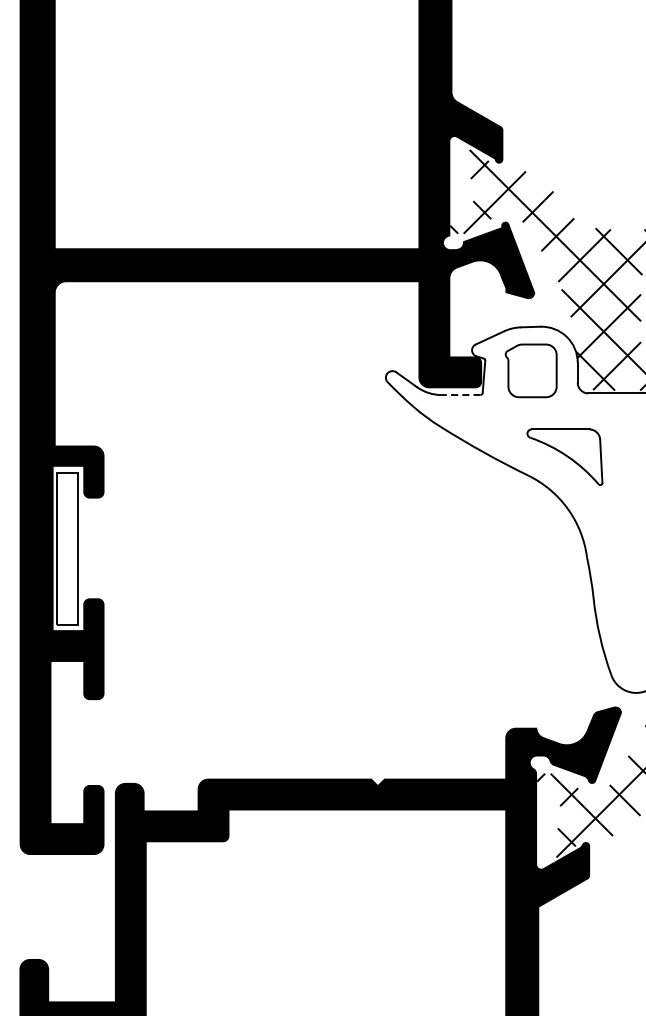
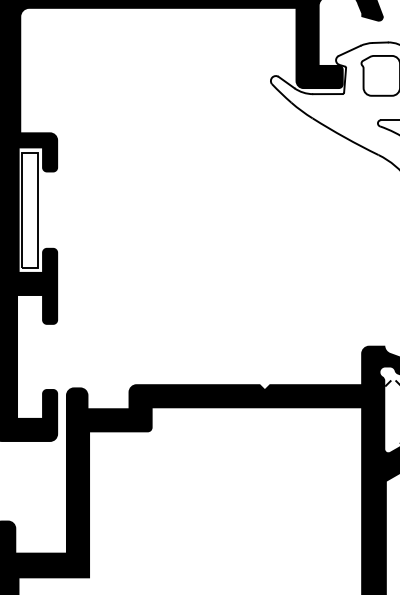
line: (460, 395) -> (327, 94), dashed -> solid

